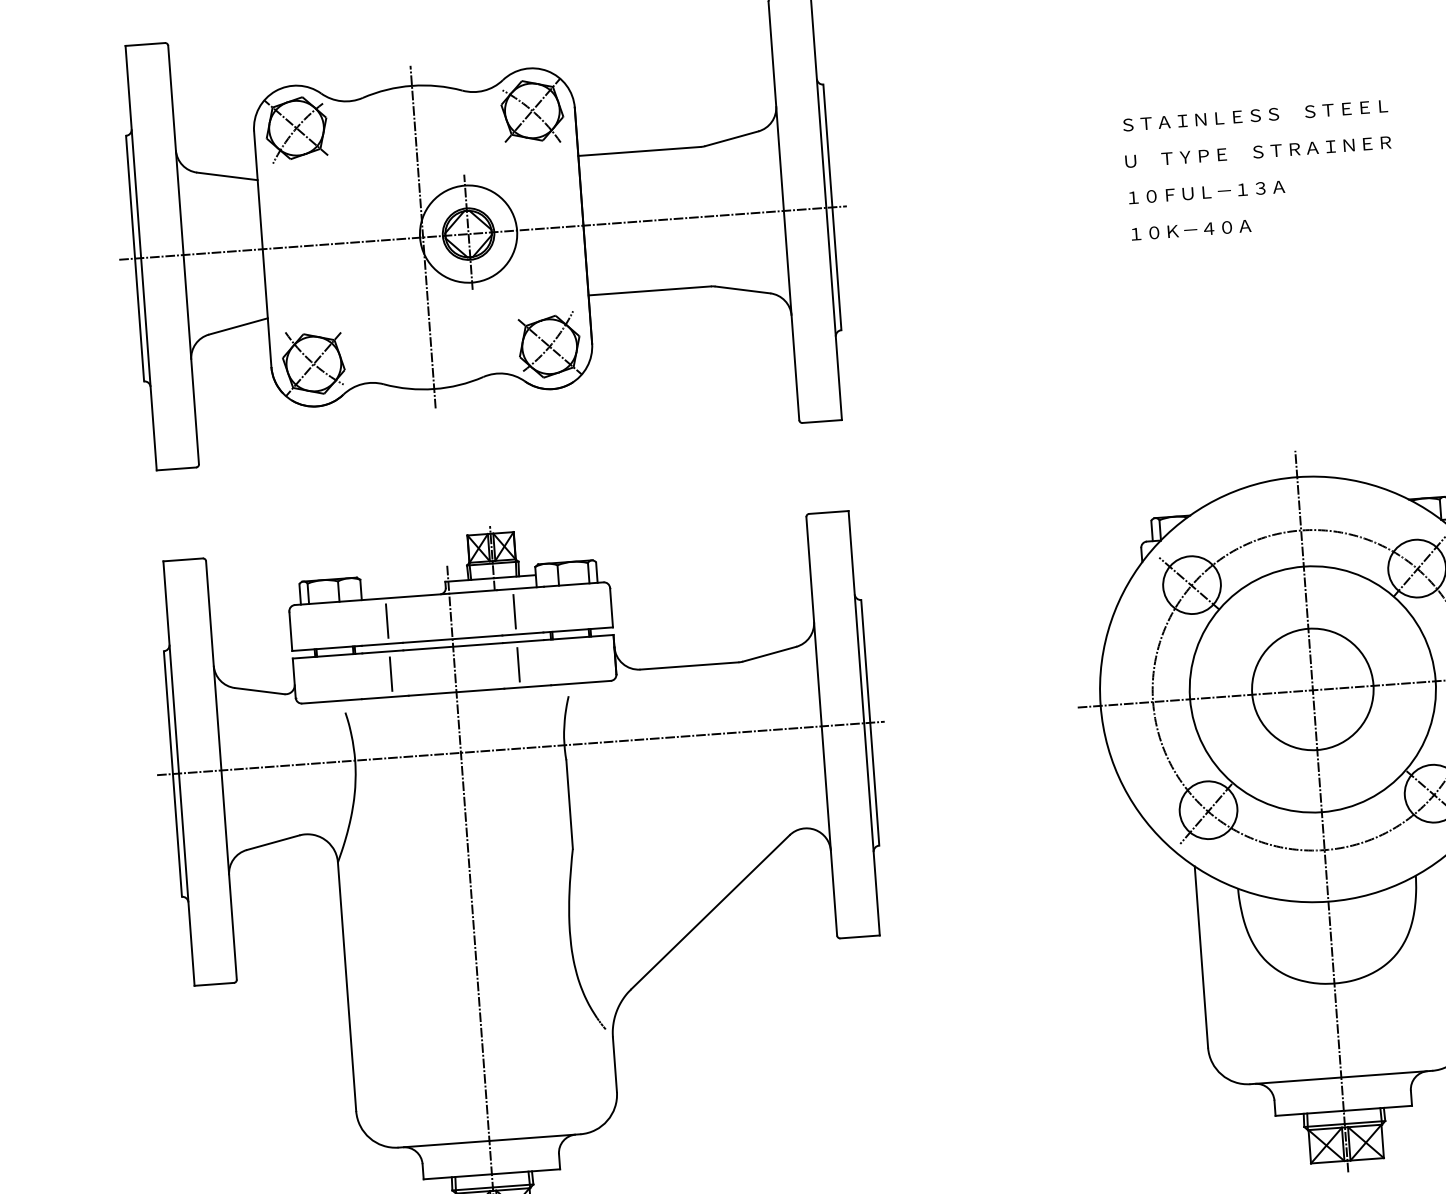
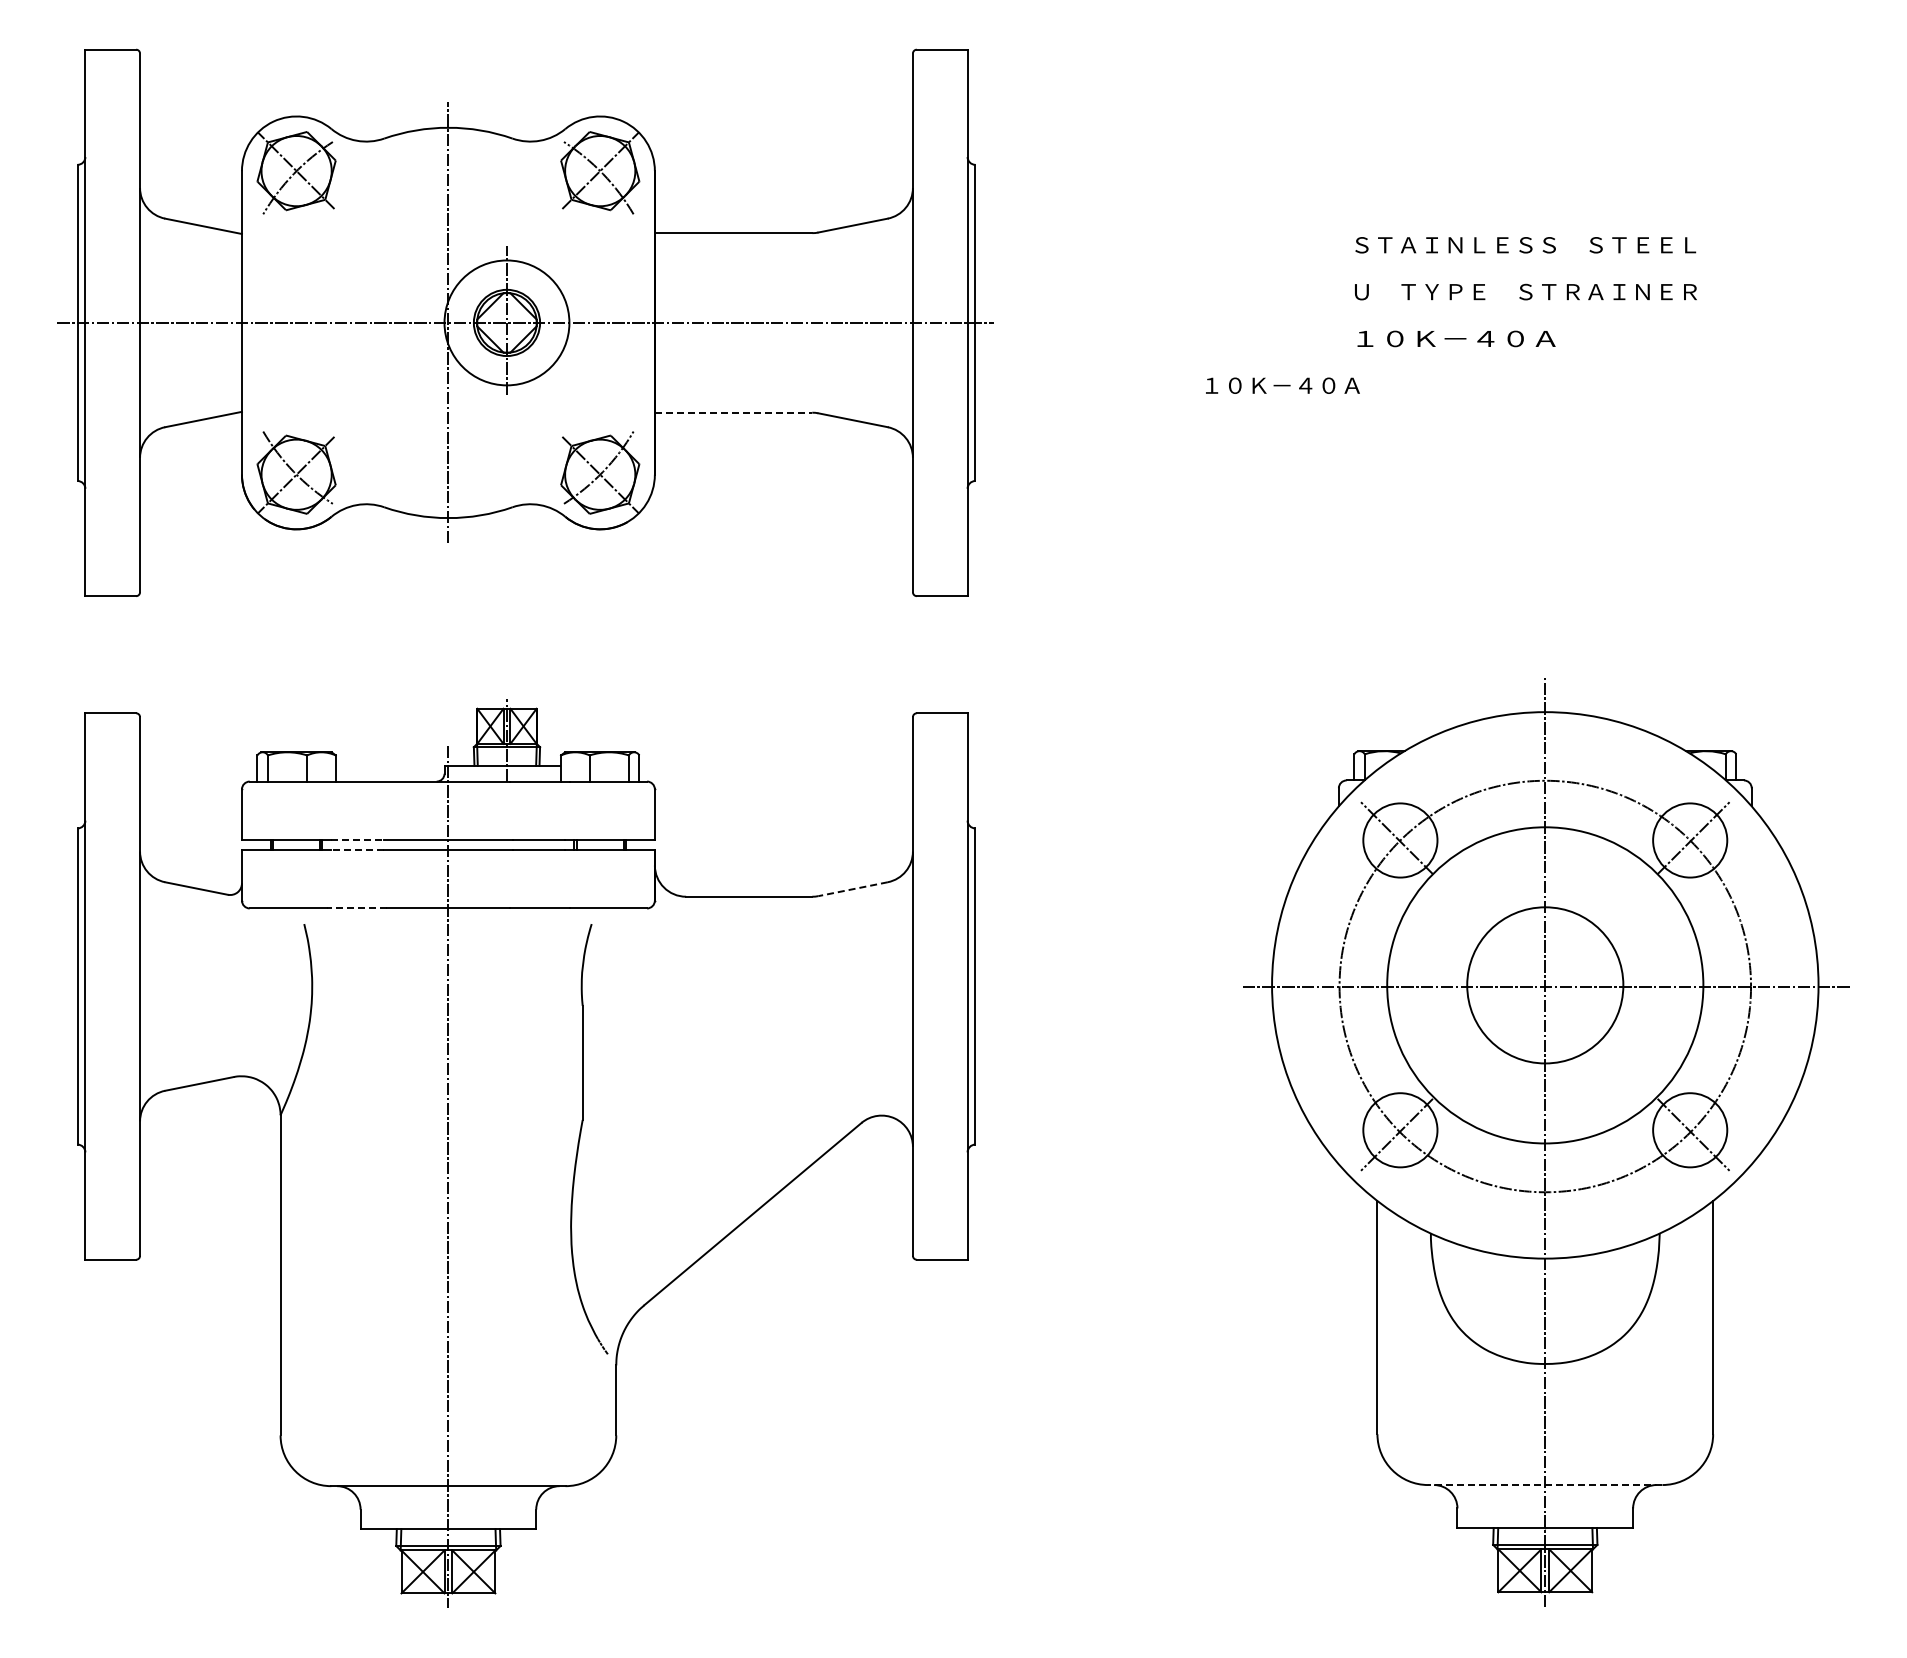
text: (1206, 192) -> (1456, 338), １０ＦＵＬ－１３Ａ -> １０Ｋ－４０Ａ
text: (1191, 229) -> (1282, 385), moved
line: (649, 290) -> (733, 412), solid -> dashed
line: (514, 611) -> (530, 810), removed
line: (387, 620) -> (366, 810), removed
line: (382, 644) -> (358, 840), solid -> dashed
line: (382, 651) -> (357, 849), solid -> dashed
line: (769, 654) -> (852, 889), solid -> dashed
line: (518, 664) -> (530, 878), removed
line: (391, 673) -> (366, 878), removed
line: (385, 697) -> (356, 908), solid -> dashed
line: (520, 748) -> (525, 986), removed
line: (1340, 1077) -> (1544, 1485), solid -> dashed

